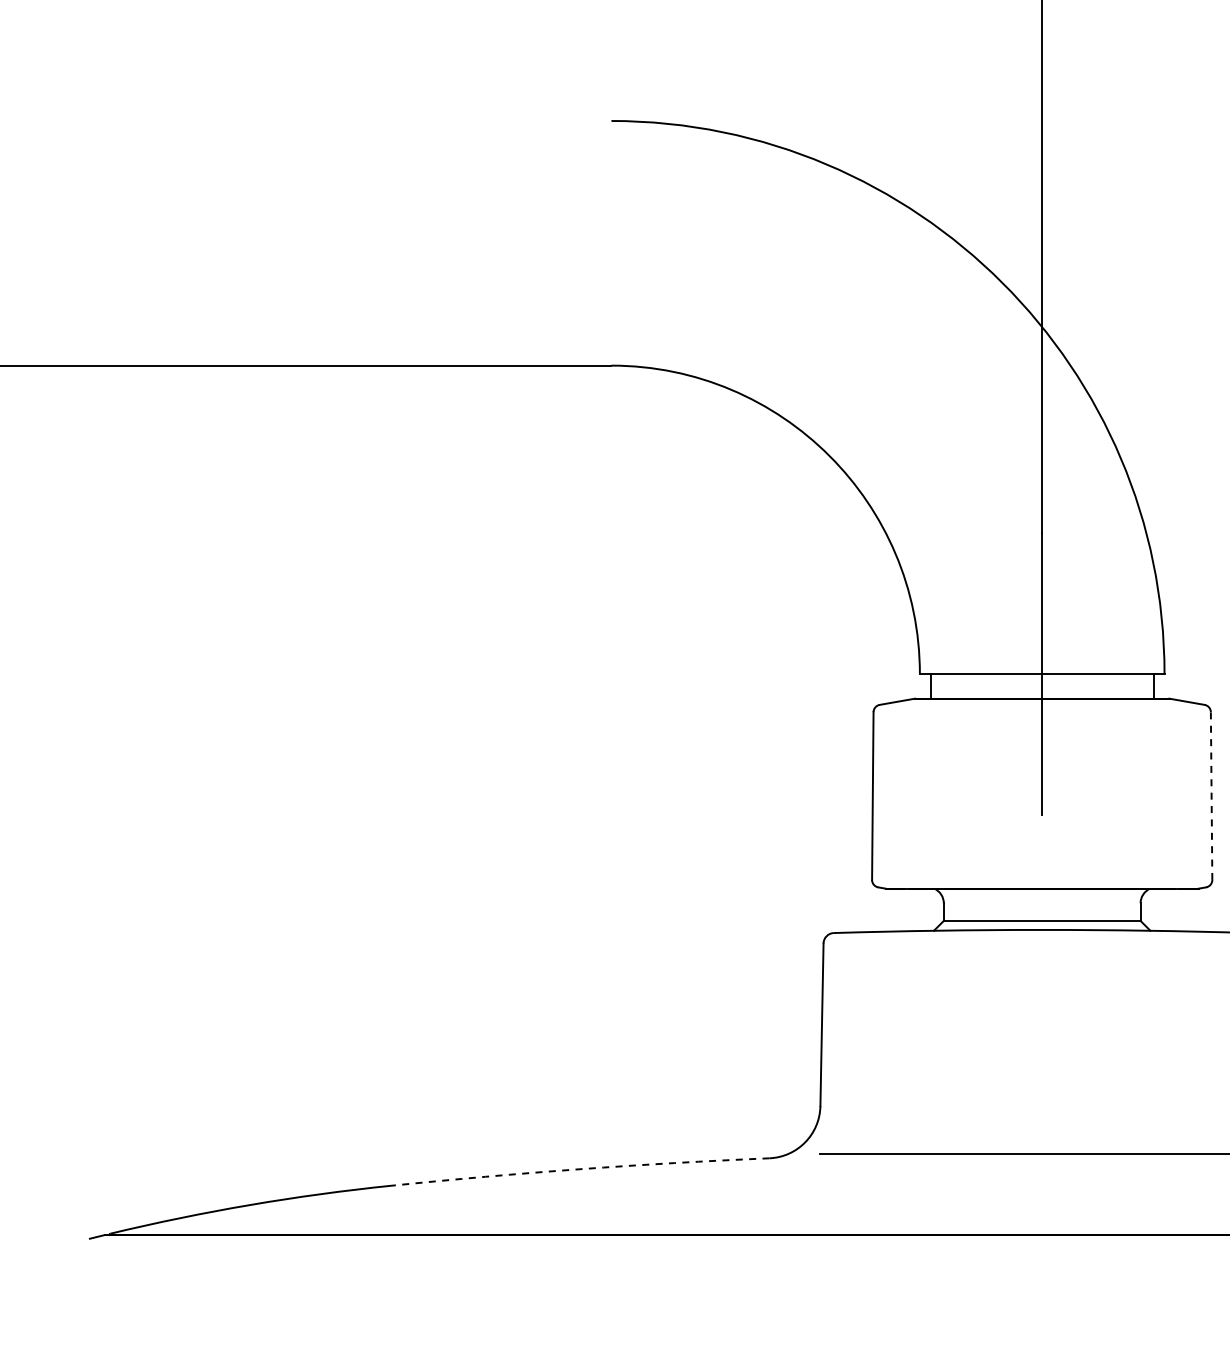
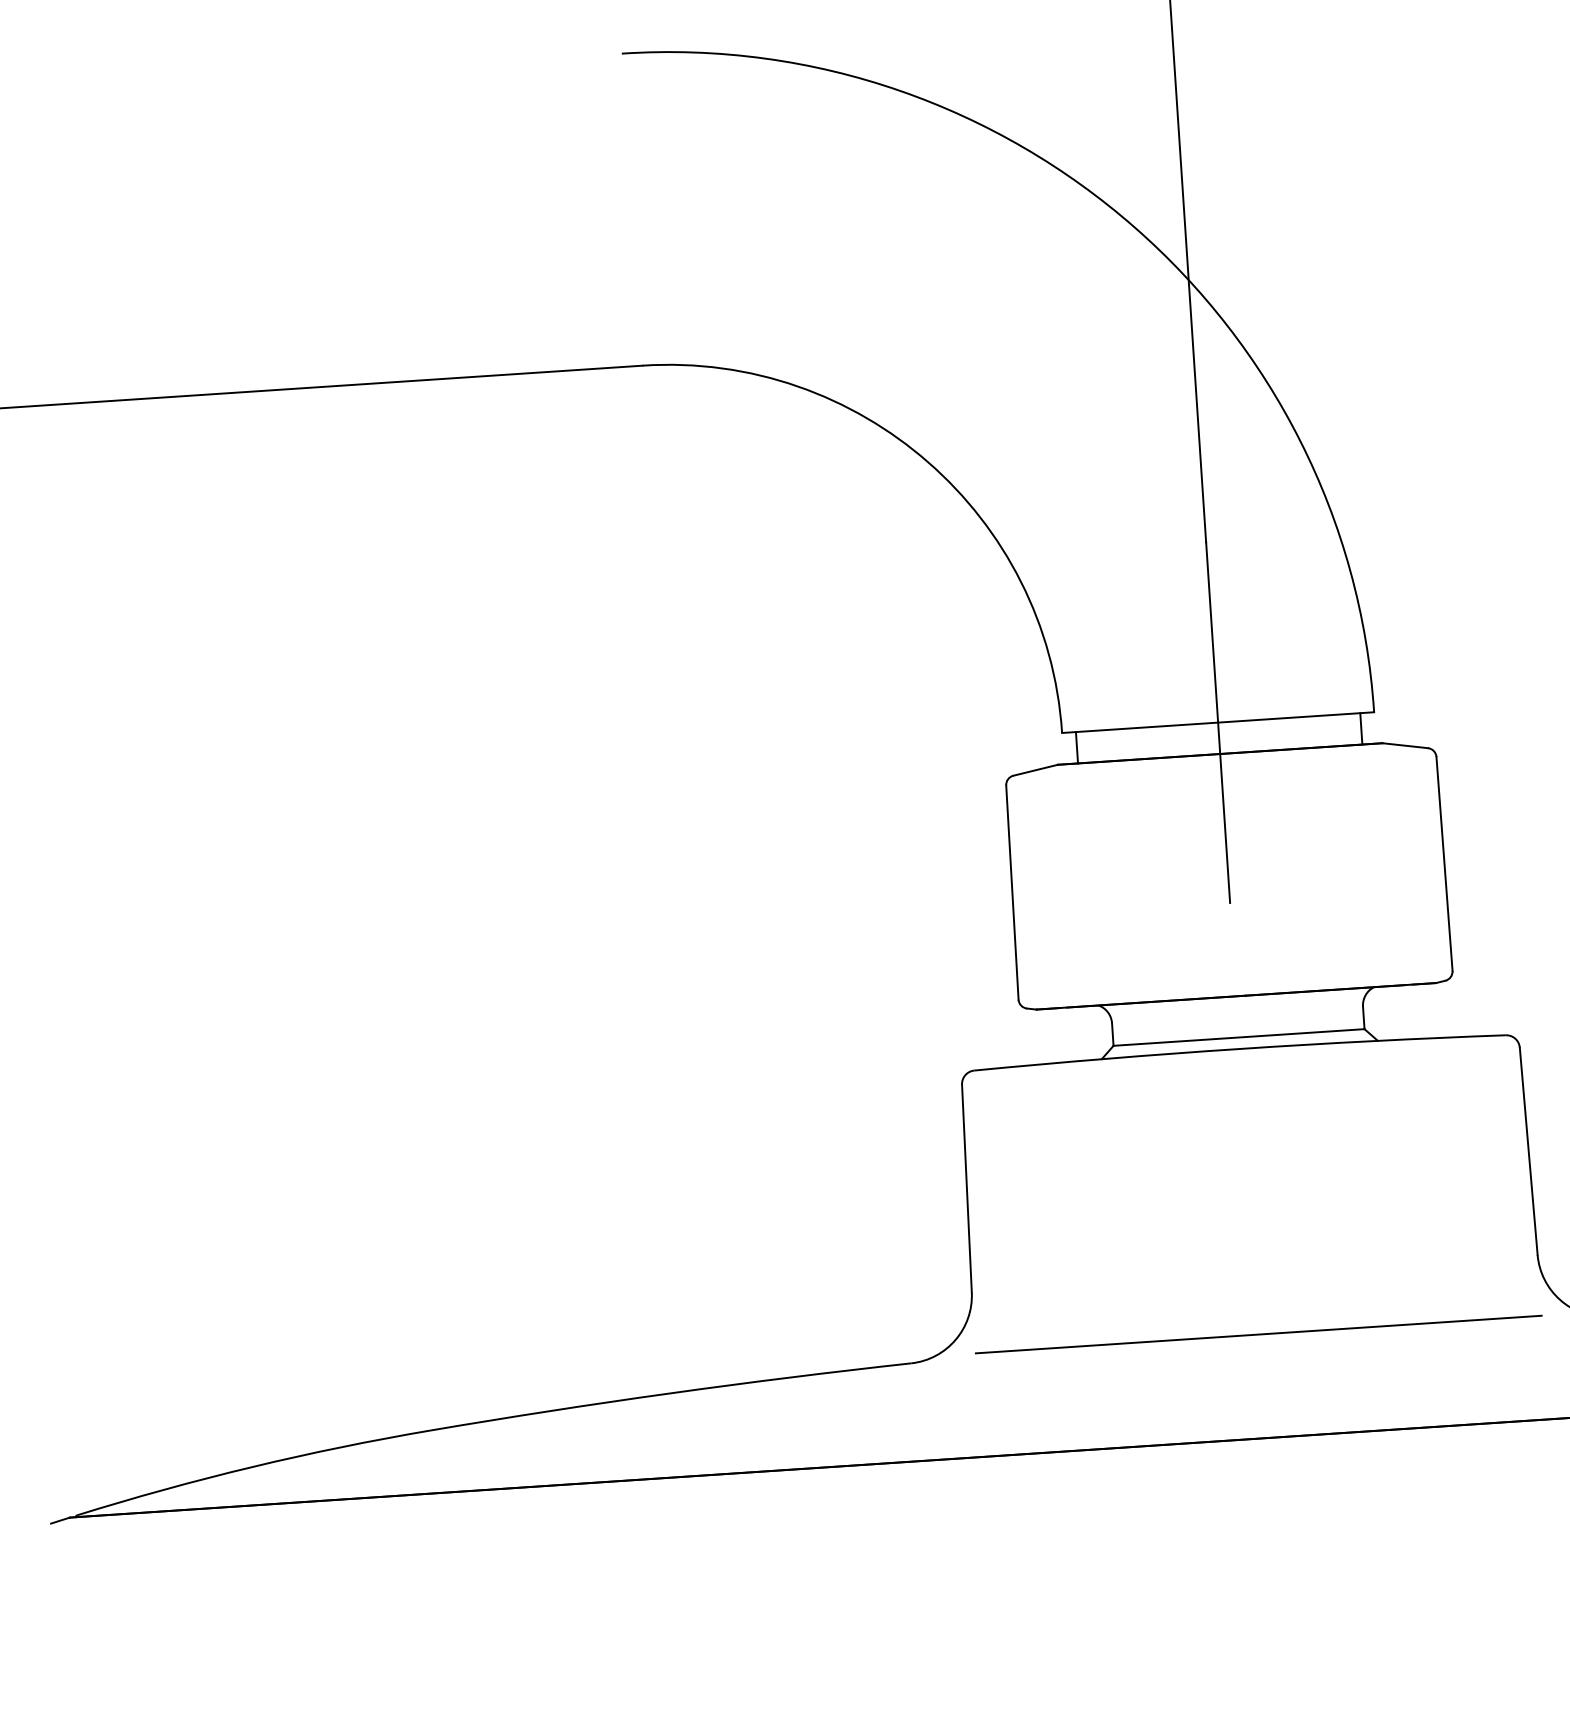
line: (1211, 796) -> (1444, 864), dashed -> solid
arc: (580, 1169) -> (671, 1393), dashed -> solid

